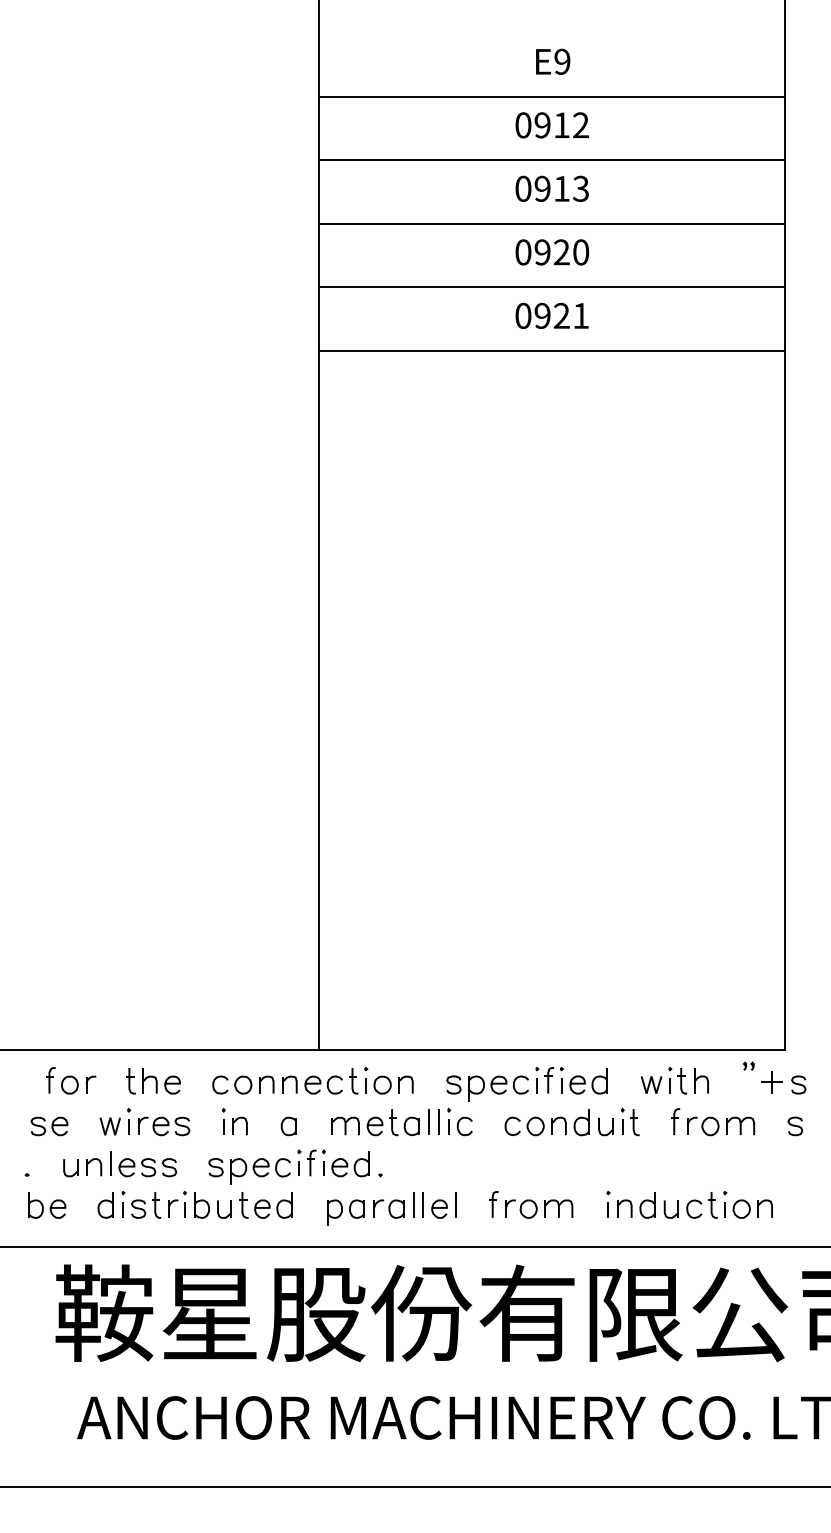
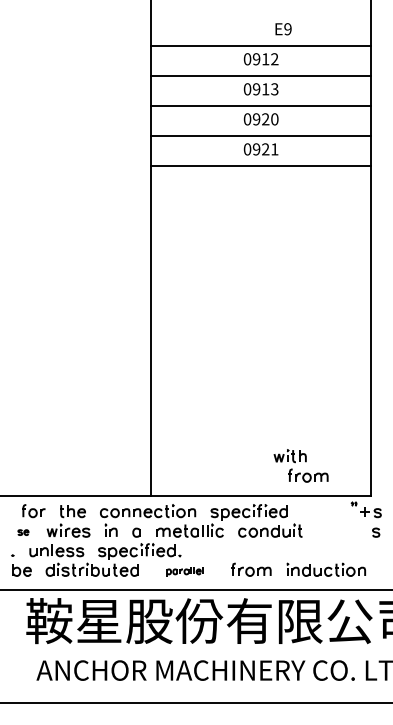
text: (552, 62) -> (283, 29), moved
part: (696, 1100) -> (300, 465), moved
part: (49, 1125) -> (23, 532), size x0.6
part: (390, 1208) -> (184, 571), size x0.6

